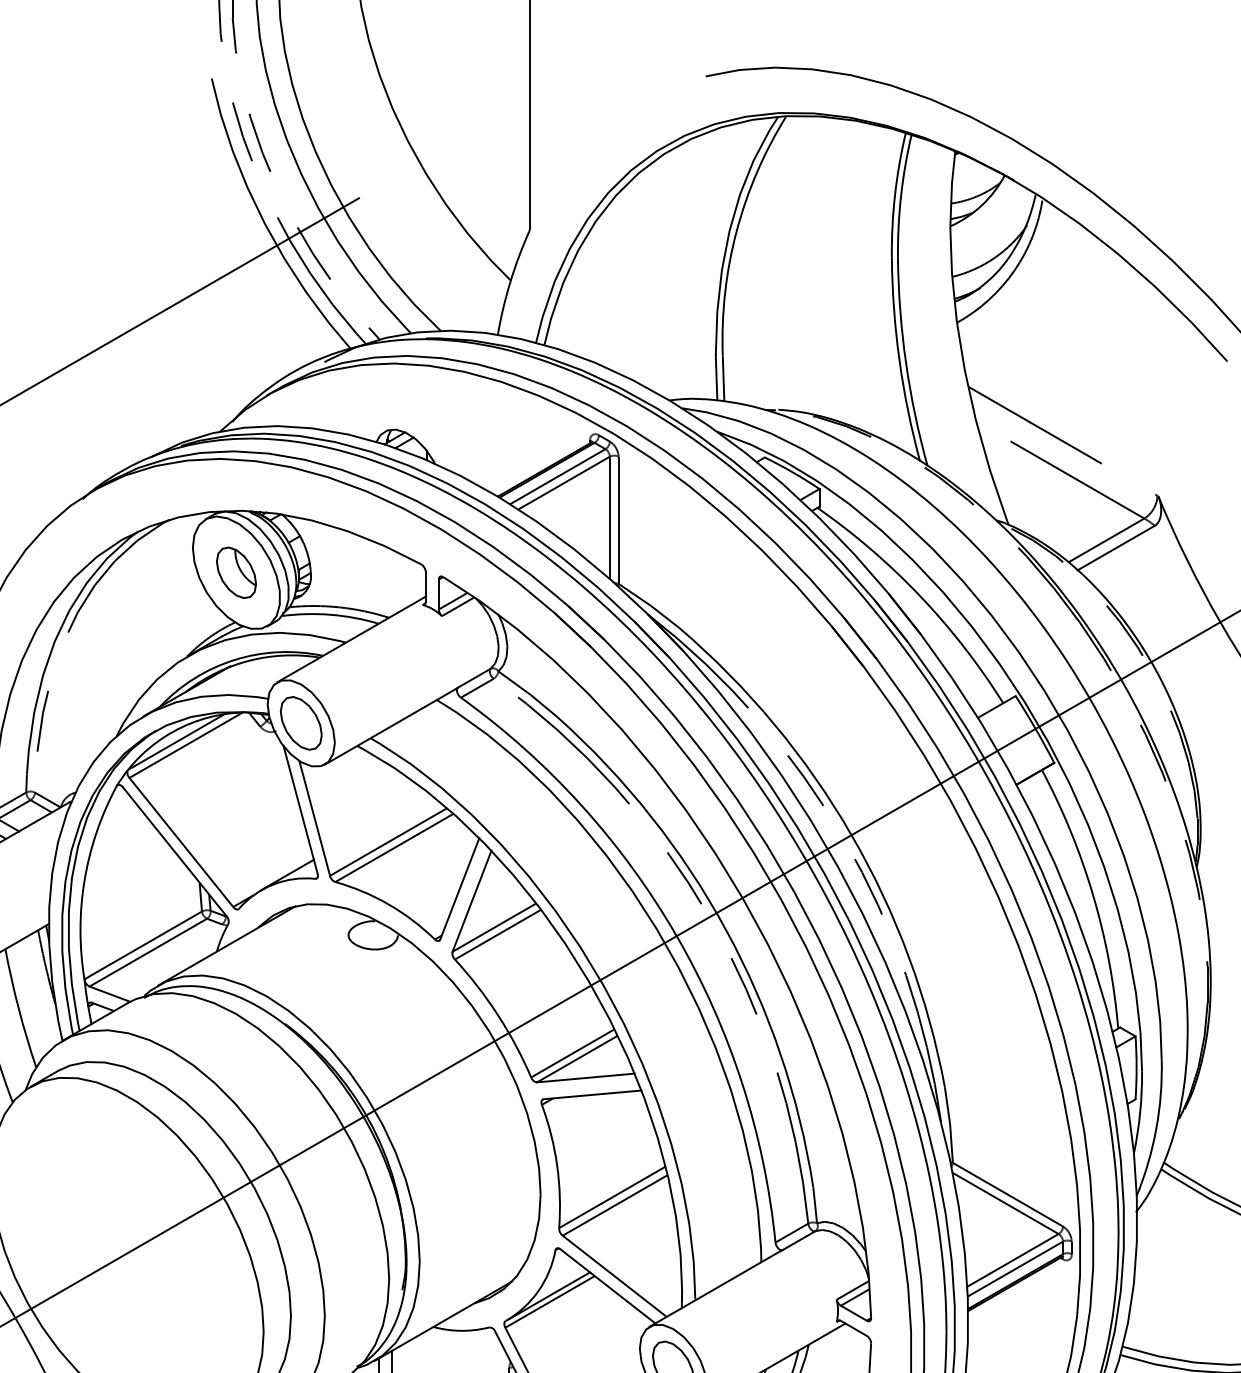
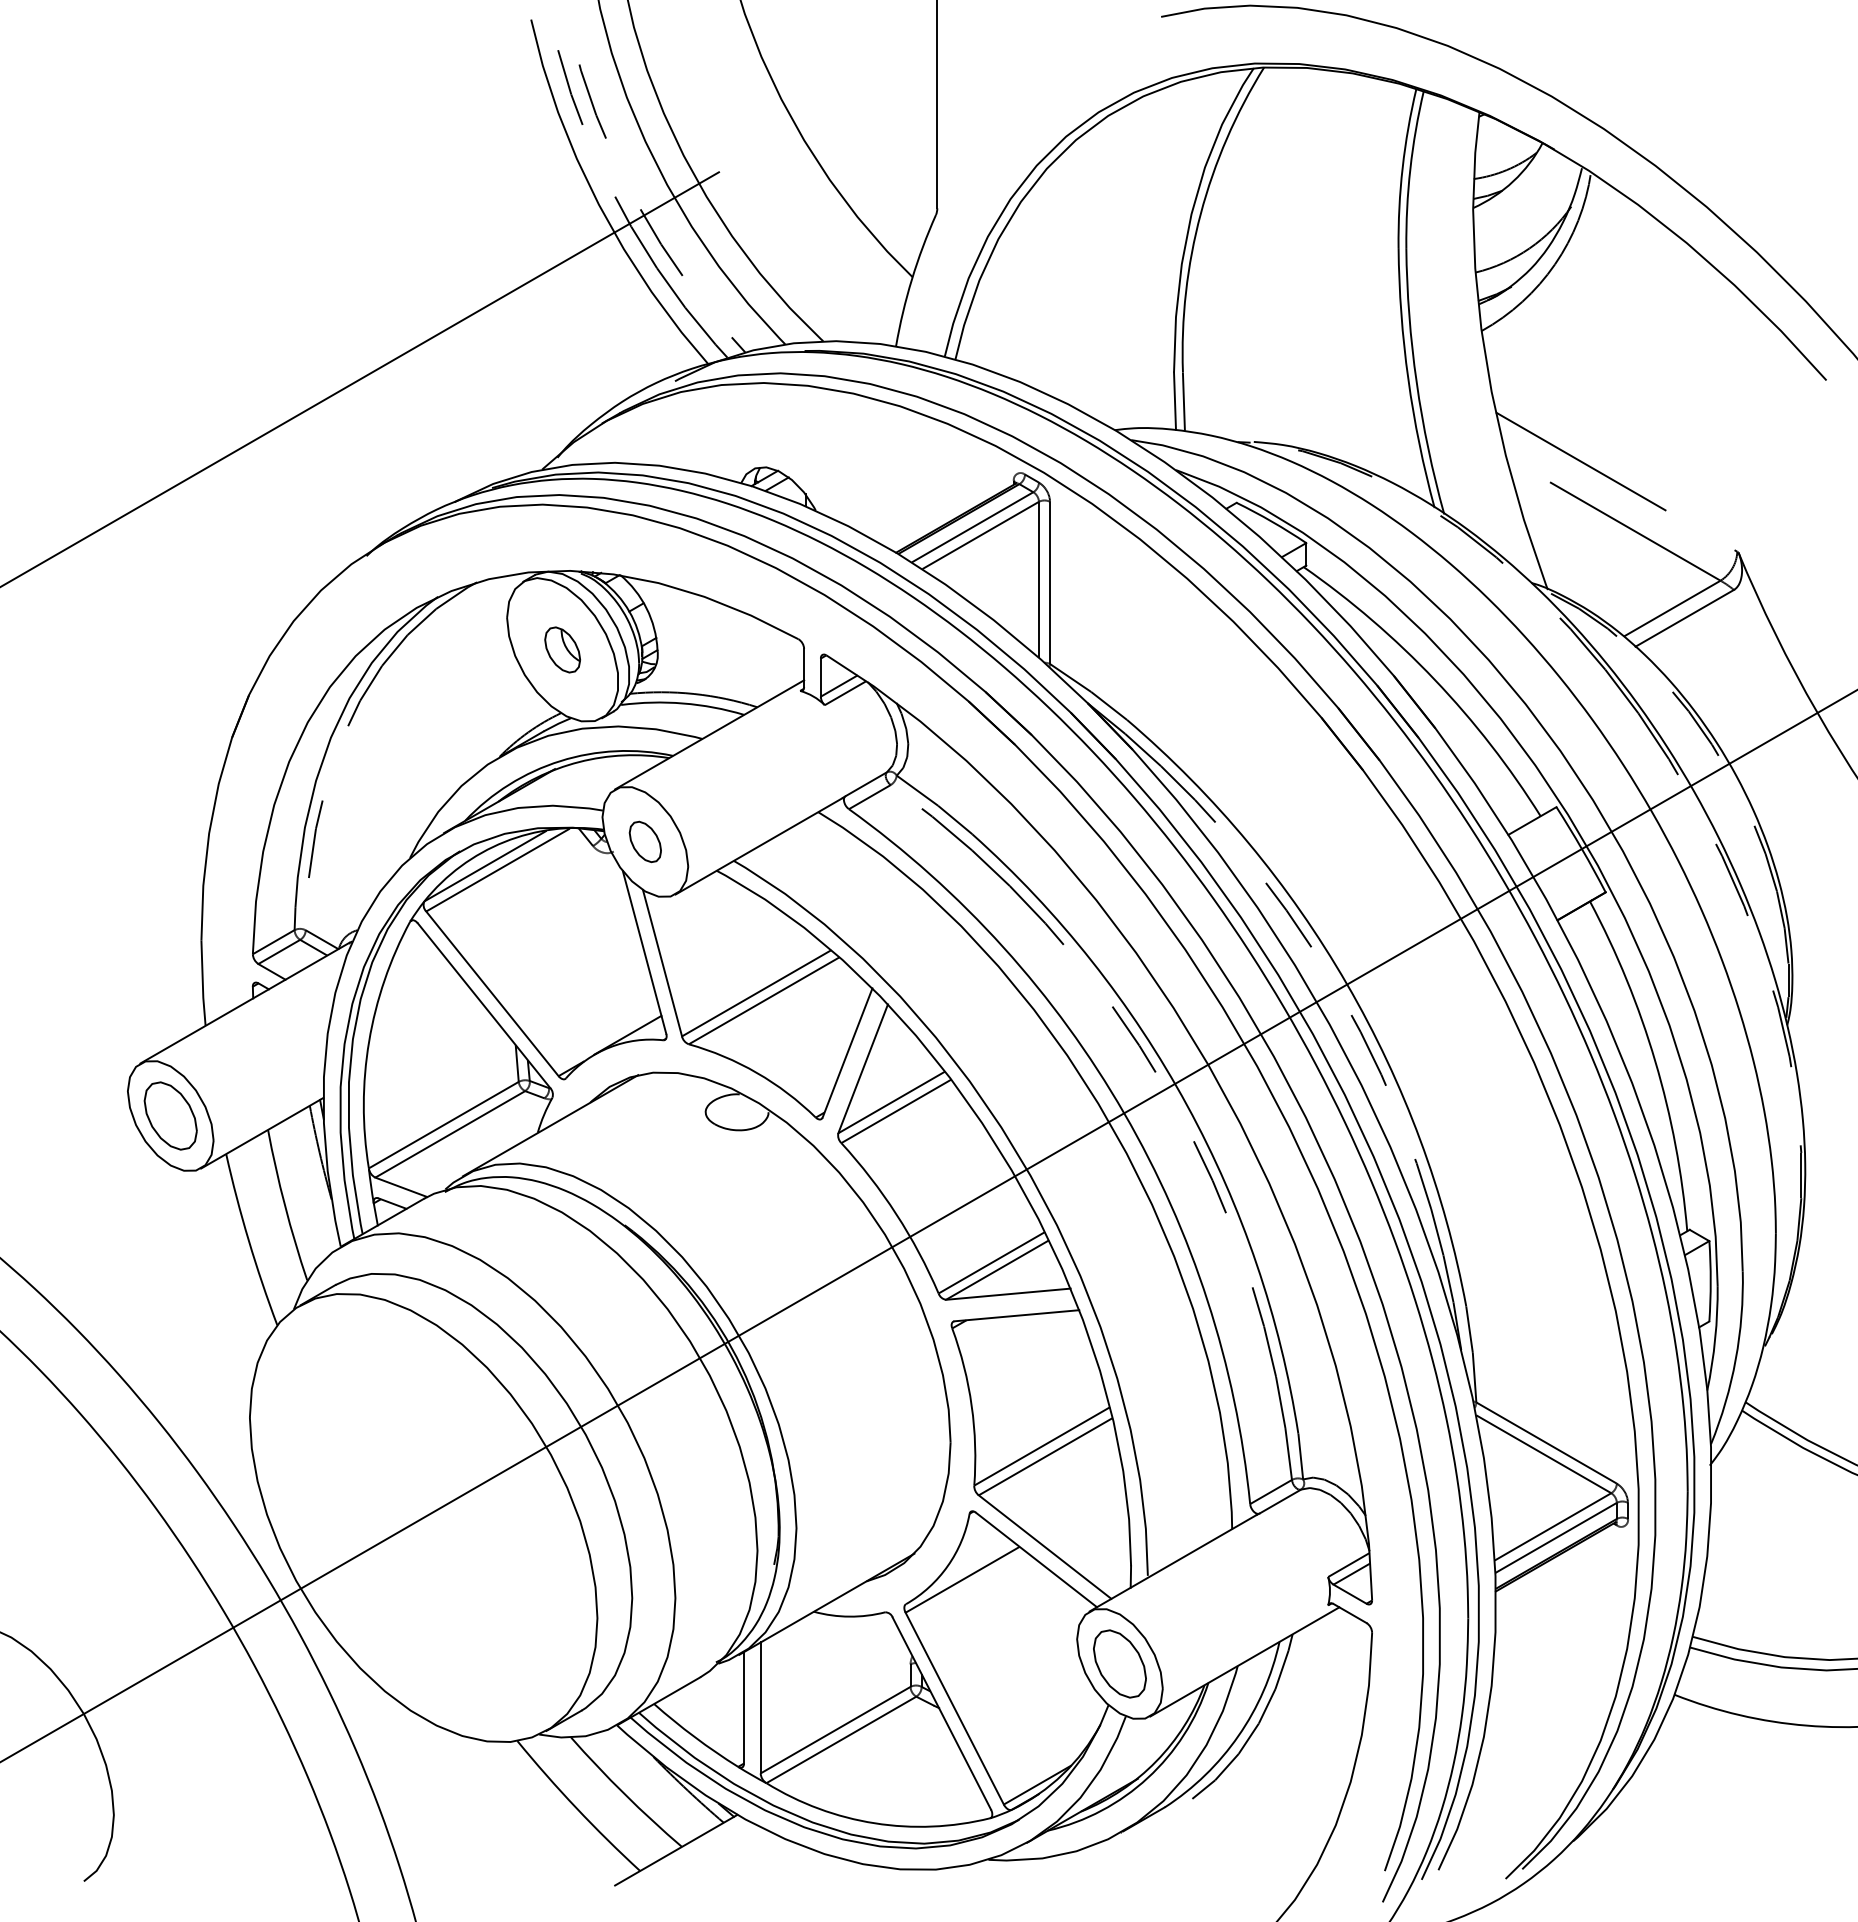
part: (236, 572) -> (562, 649), size x0.7
part: (301, 723) -> (645, 841), size x0.6
line: (549, 1295) -> (961, 1571), removed

